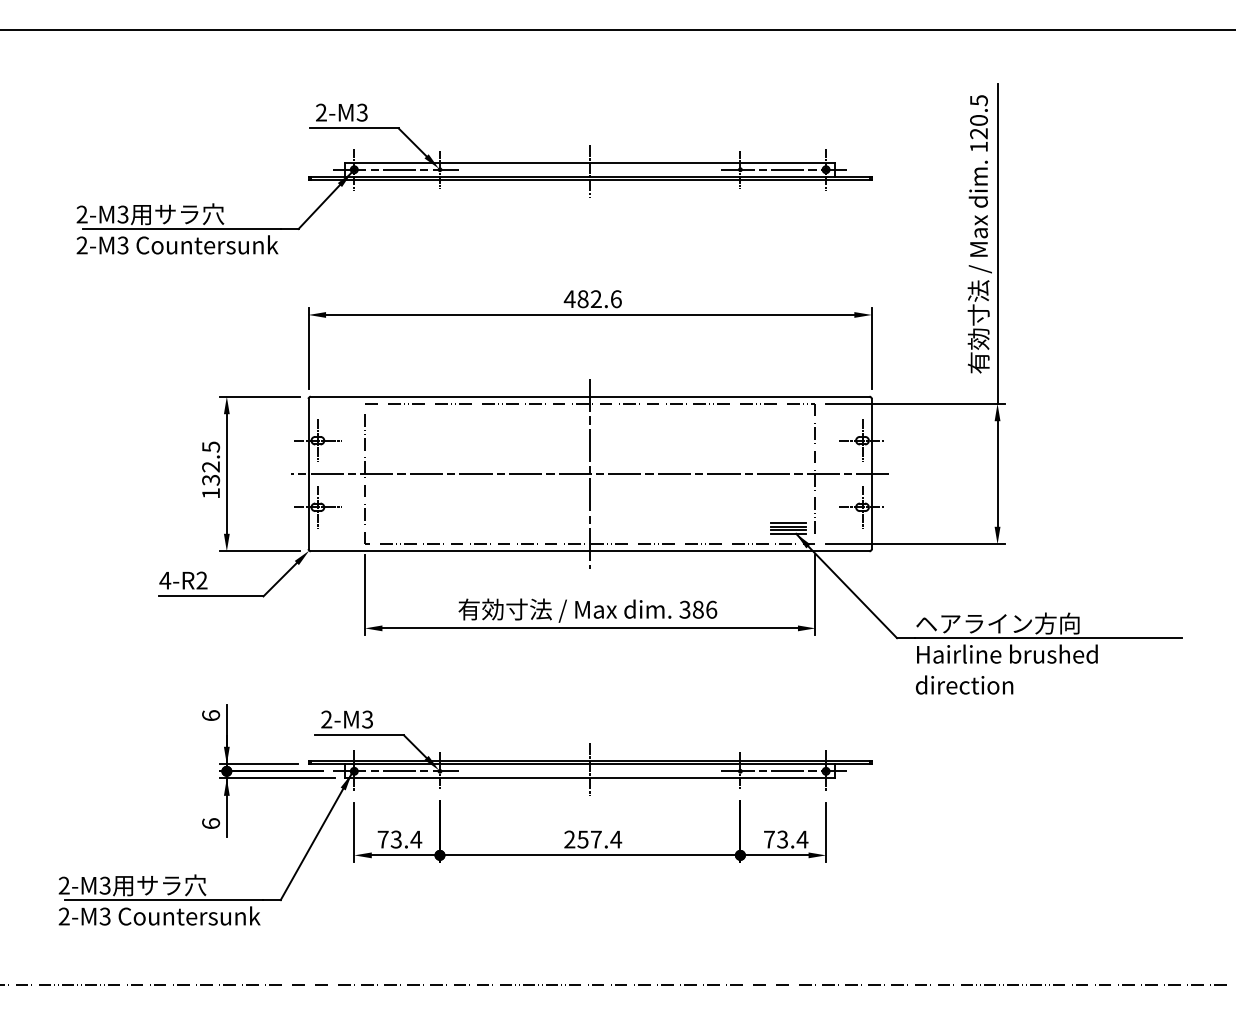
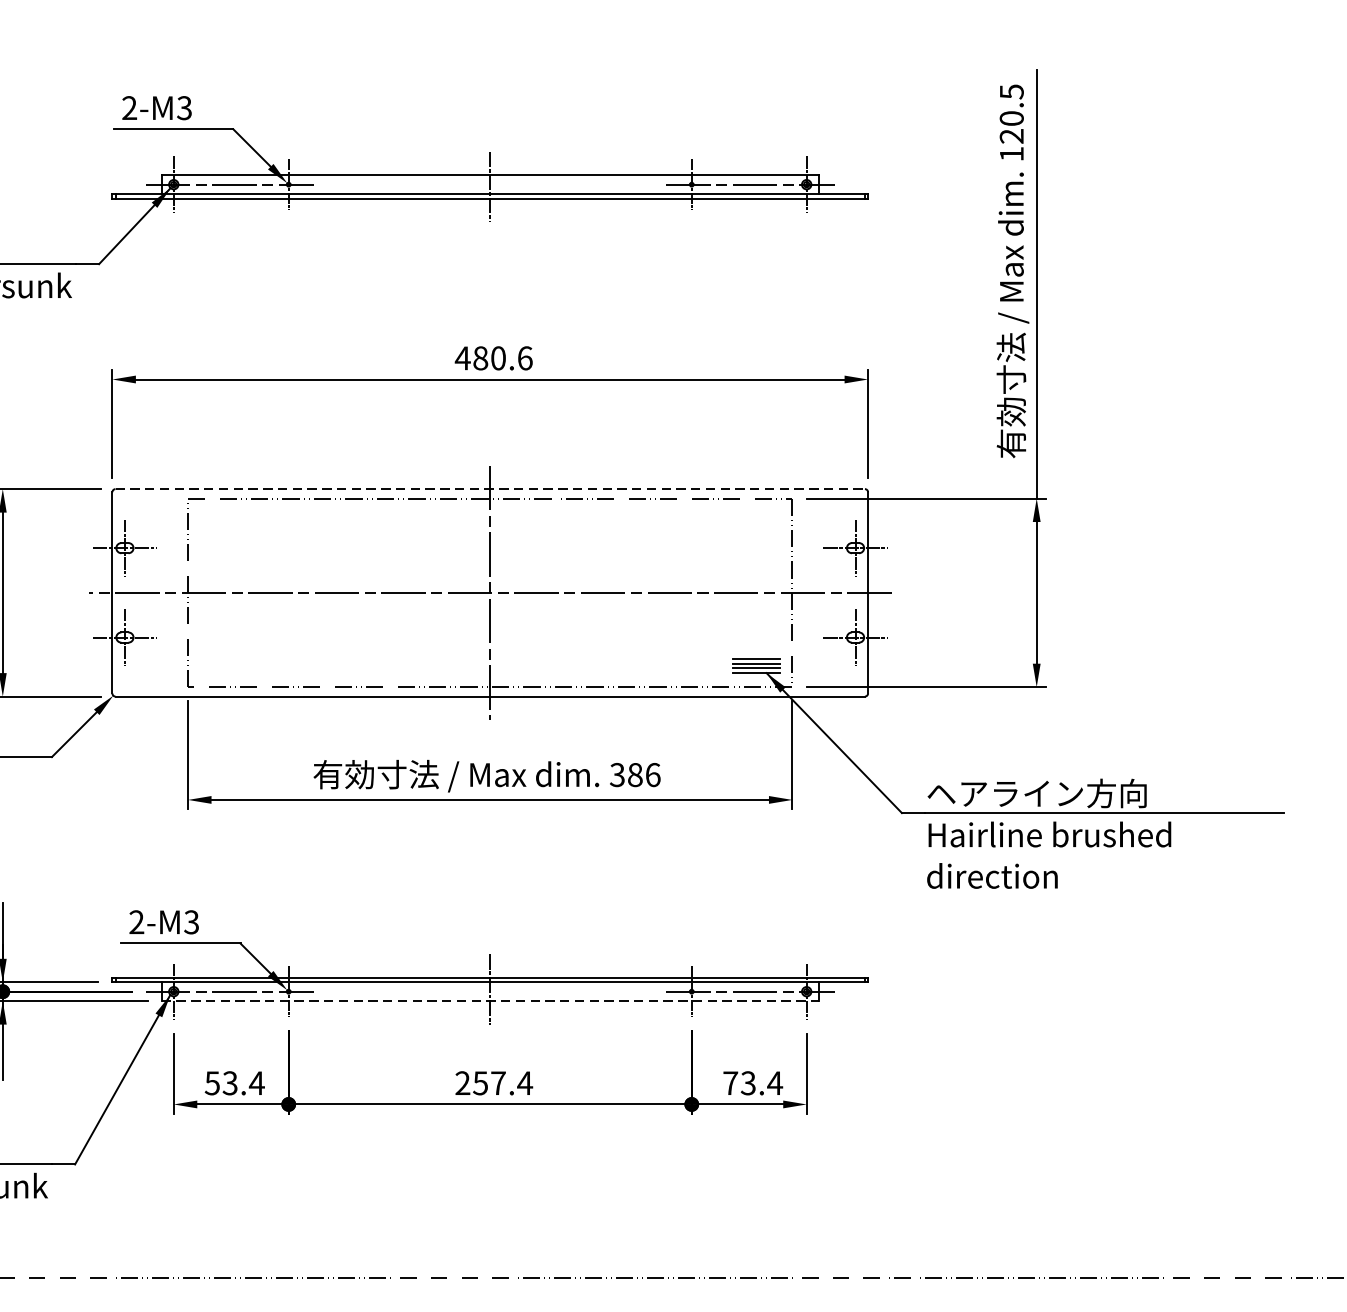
text: (595, 299) -> (497, 358), 482.6 -> 480.6
line: (590, 396) -> (490, 488), solid -> dashed
line: (590, 778) -> (490, 1001), solid -> dashed
text: (382, 839) -> (211, 1083), 73.4 -> 53.4

